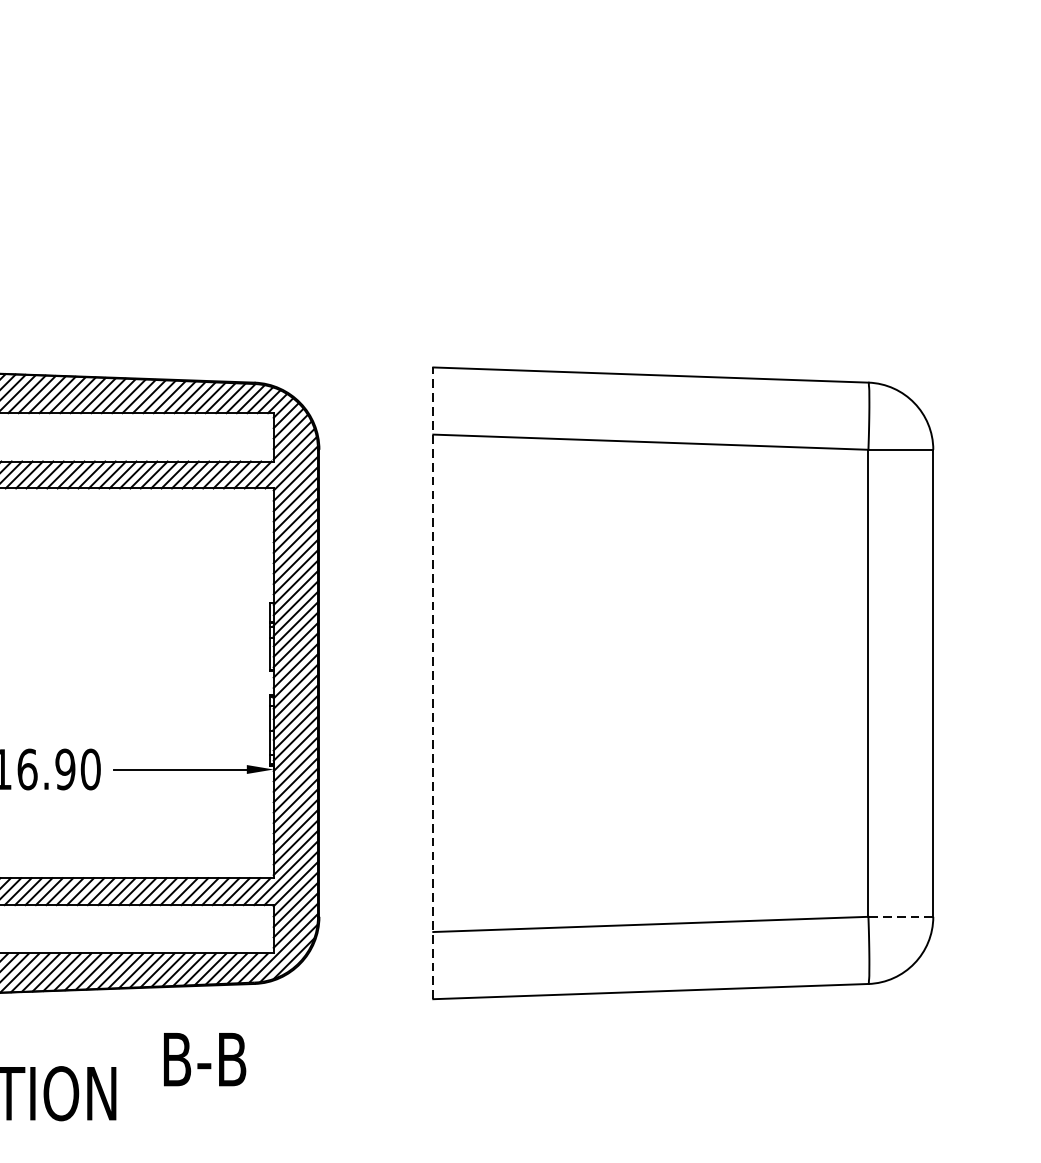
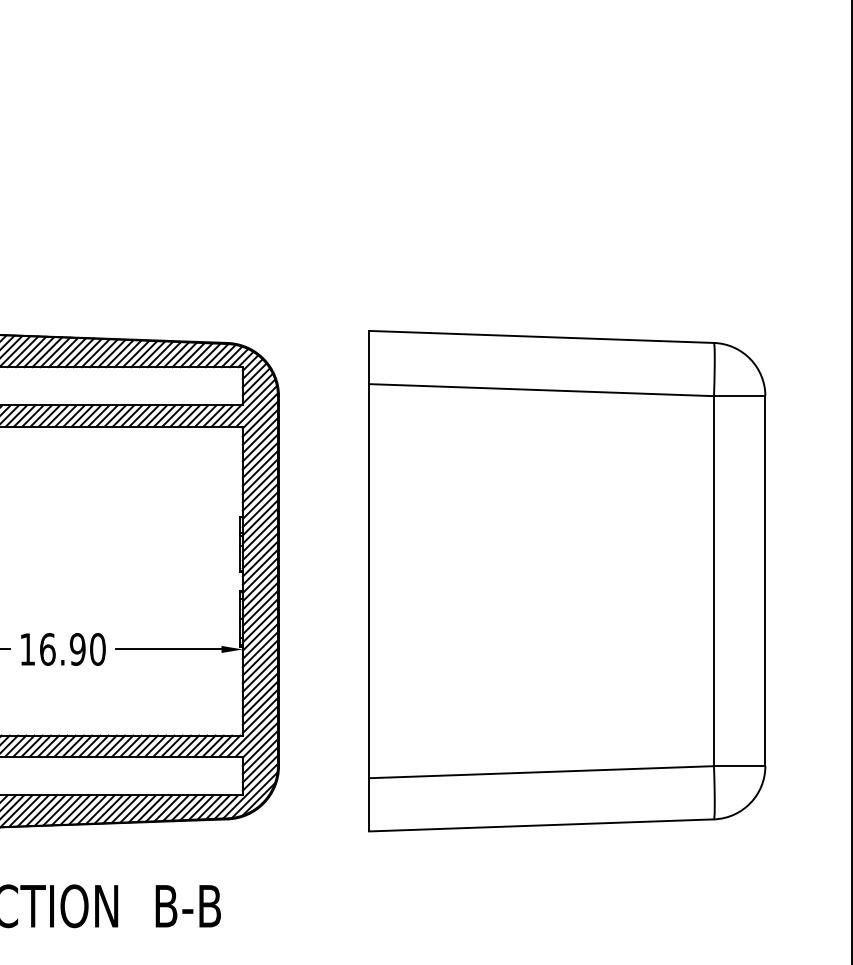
line: (433, 682) -> (369, 580), dashed -> solid
line: (900, 917) -> (739, 766), dashed -> solid
text: (203, 1059) -> (187, 906), moved

